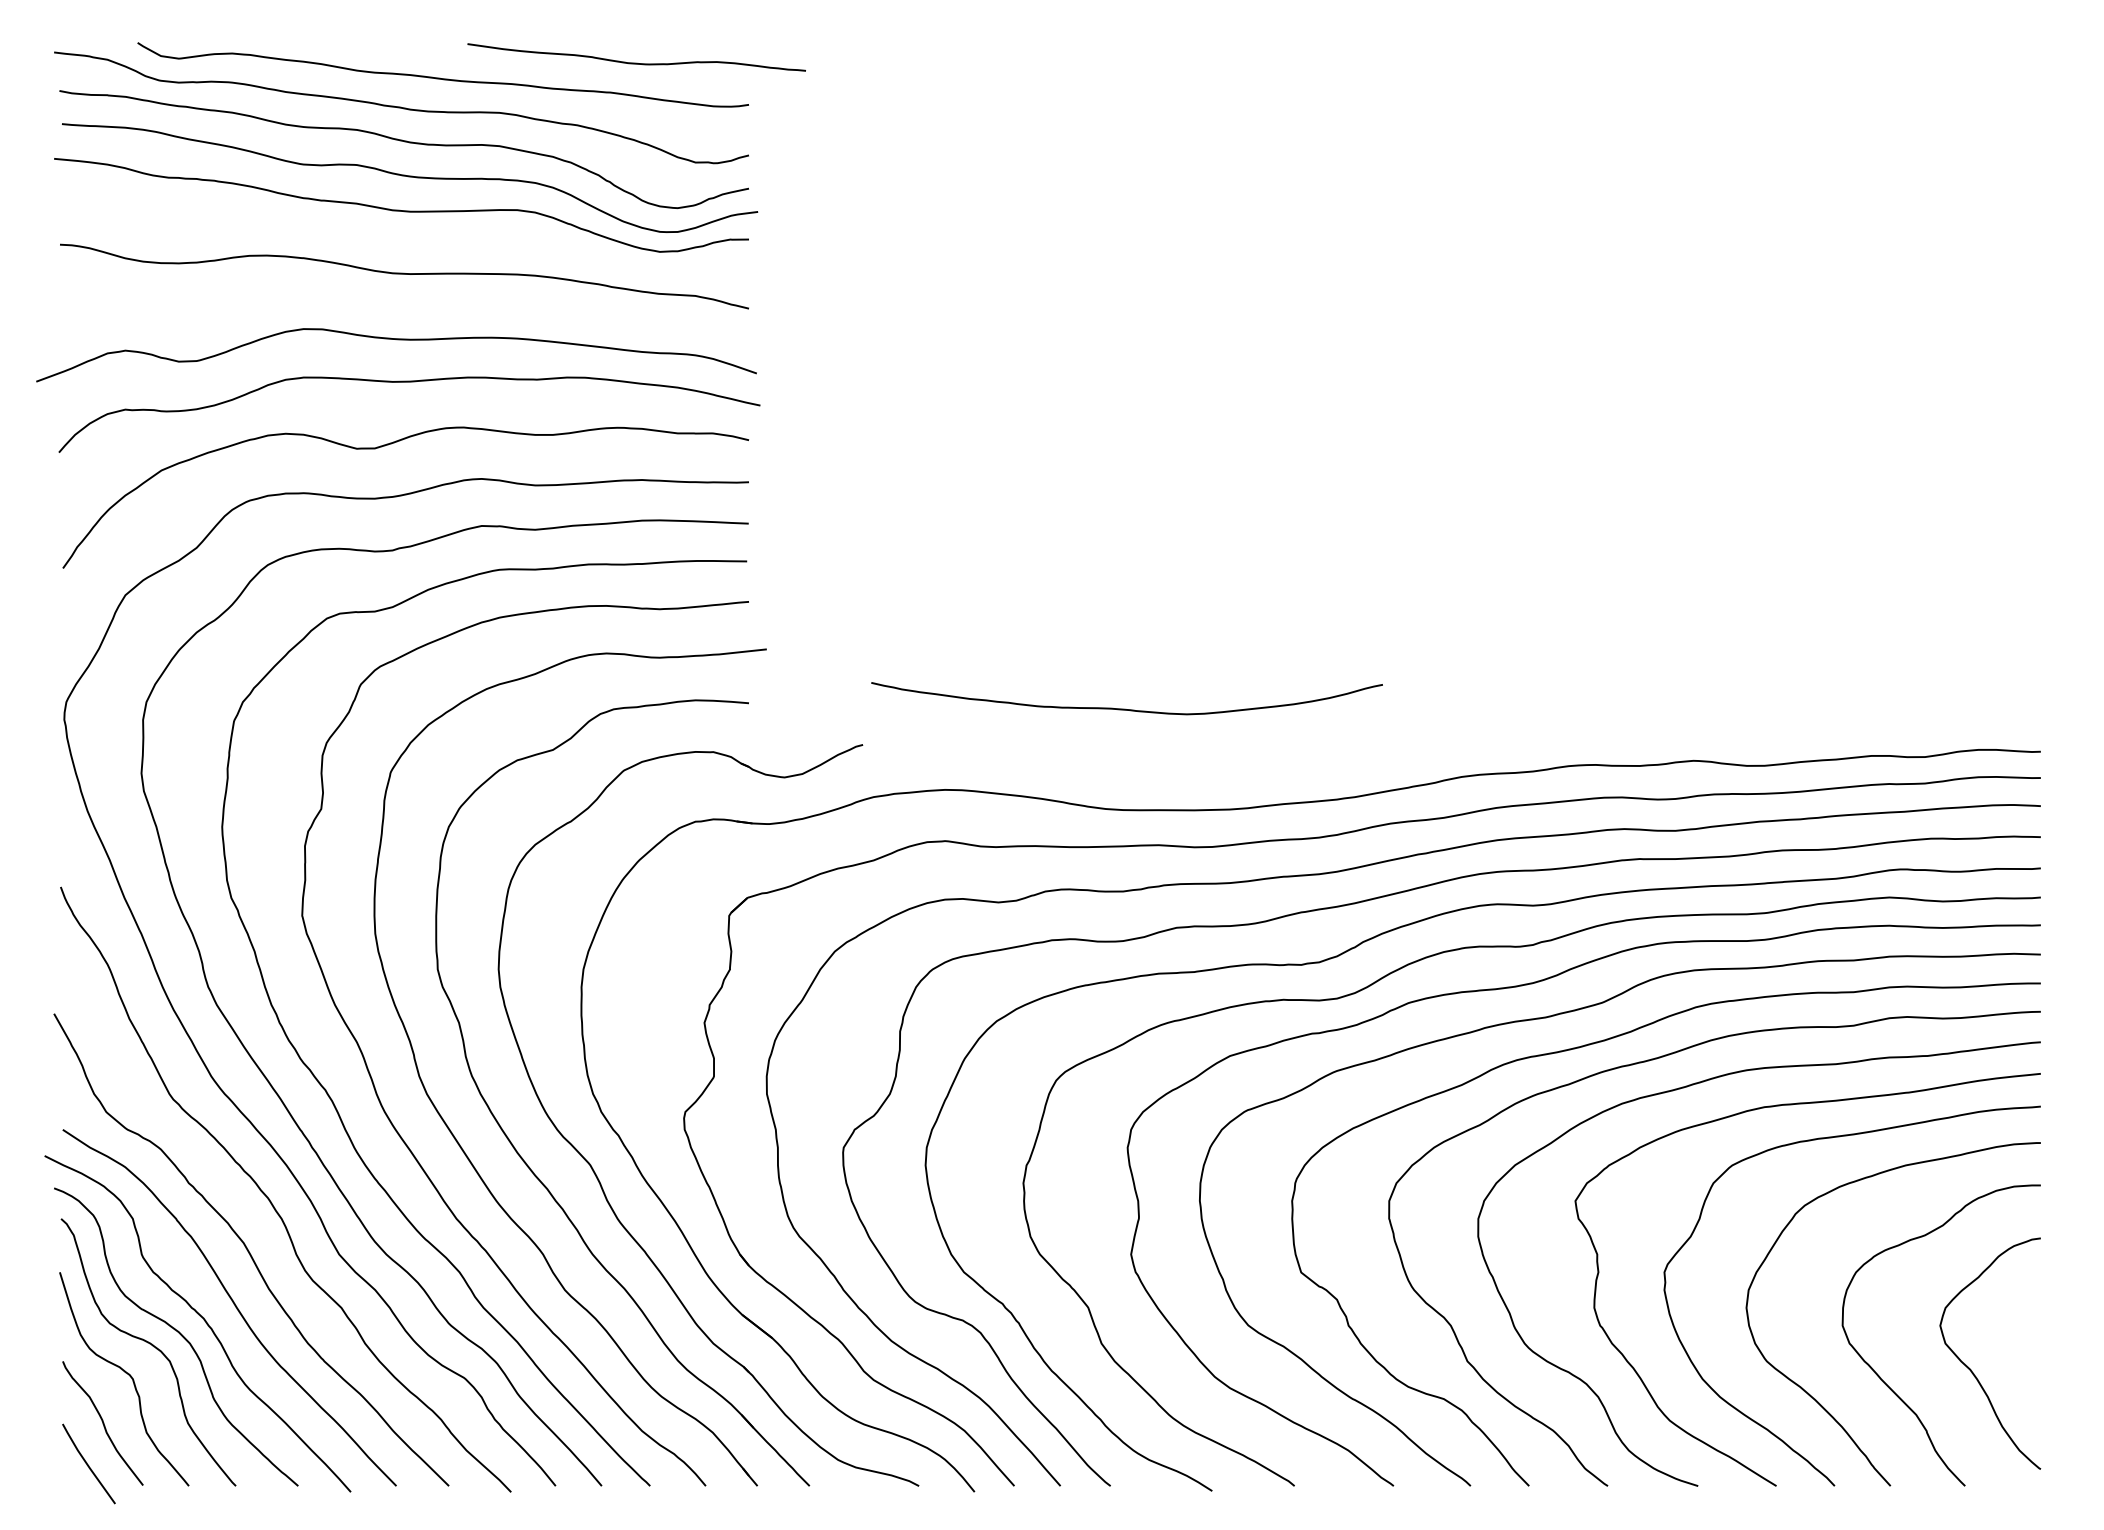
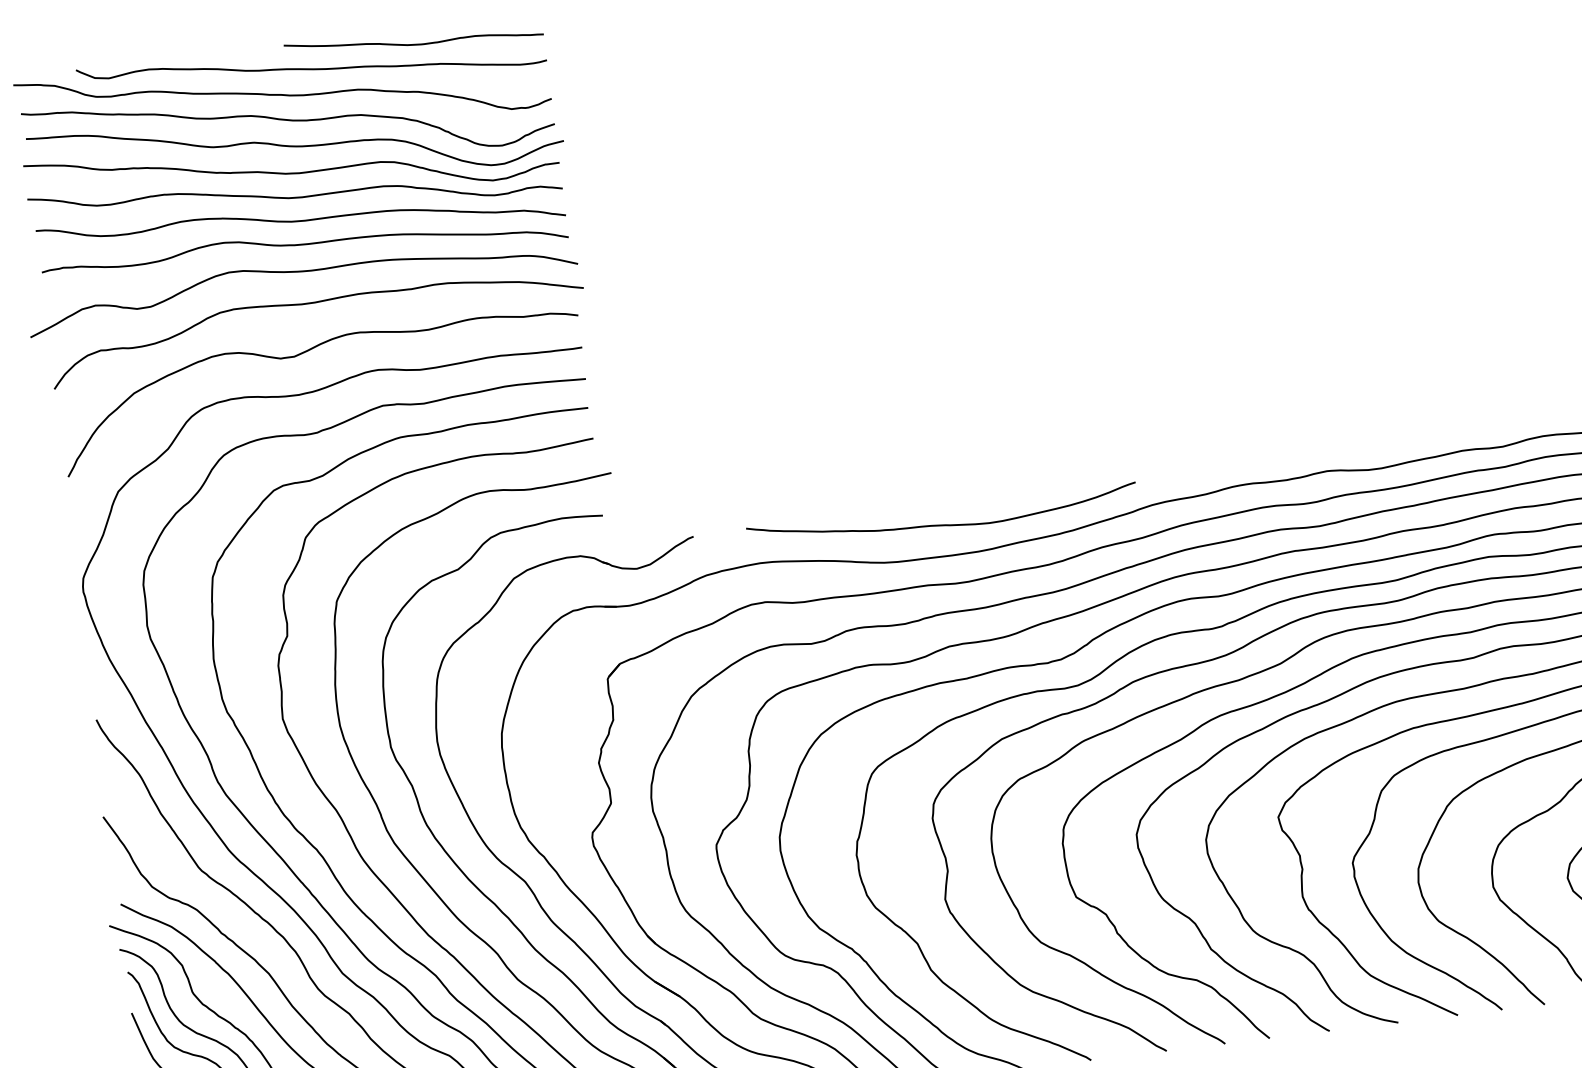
curve: (636, 62) -> (414, 43), moved
curve: (400, 241) -> (294, 196), added
curve: (404, 305) -> (303, 245), added
curve: (1125, 708) -> (941, 524), moved

